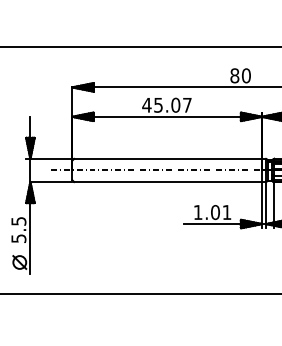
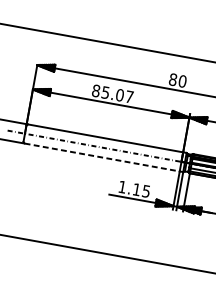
text: (146, 104) -> (95, 90), 45.07 -> 85.07
line: (168, 182) -> (102, 157), solid -> dashed
text: (221, 212) -> (141, 190), 1.01 -> 1.15

